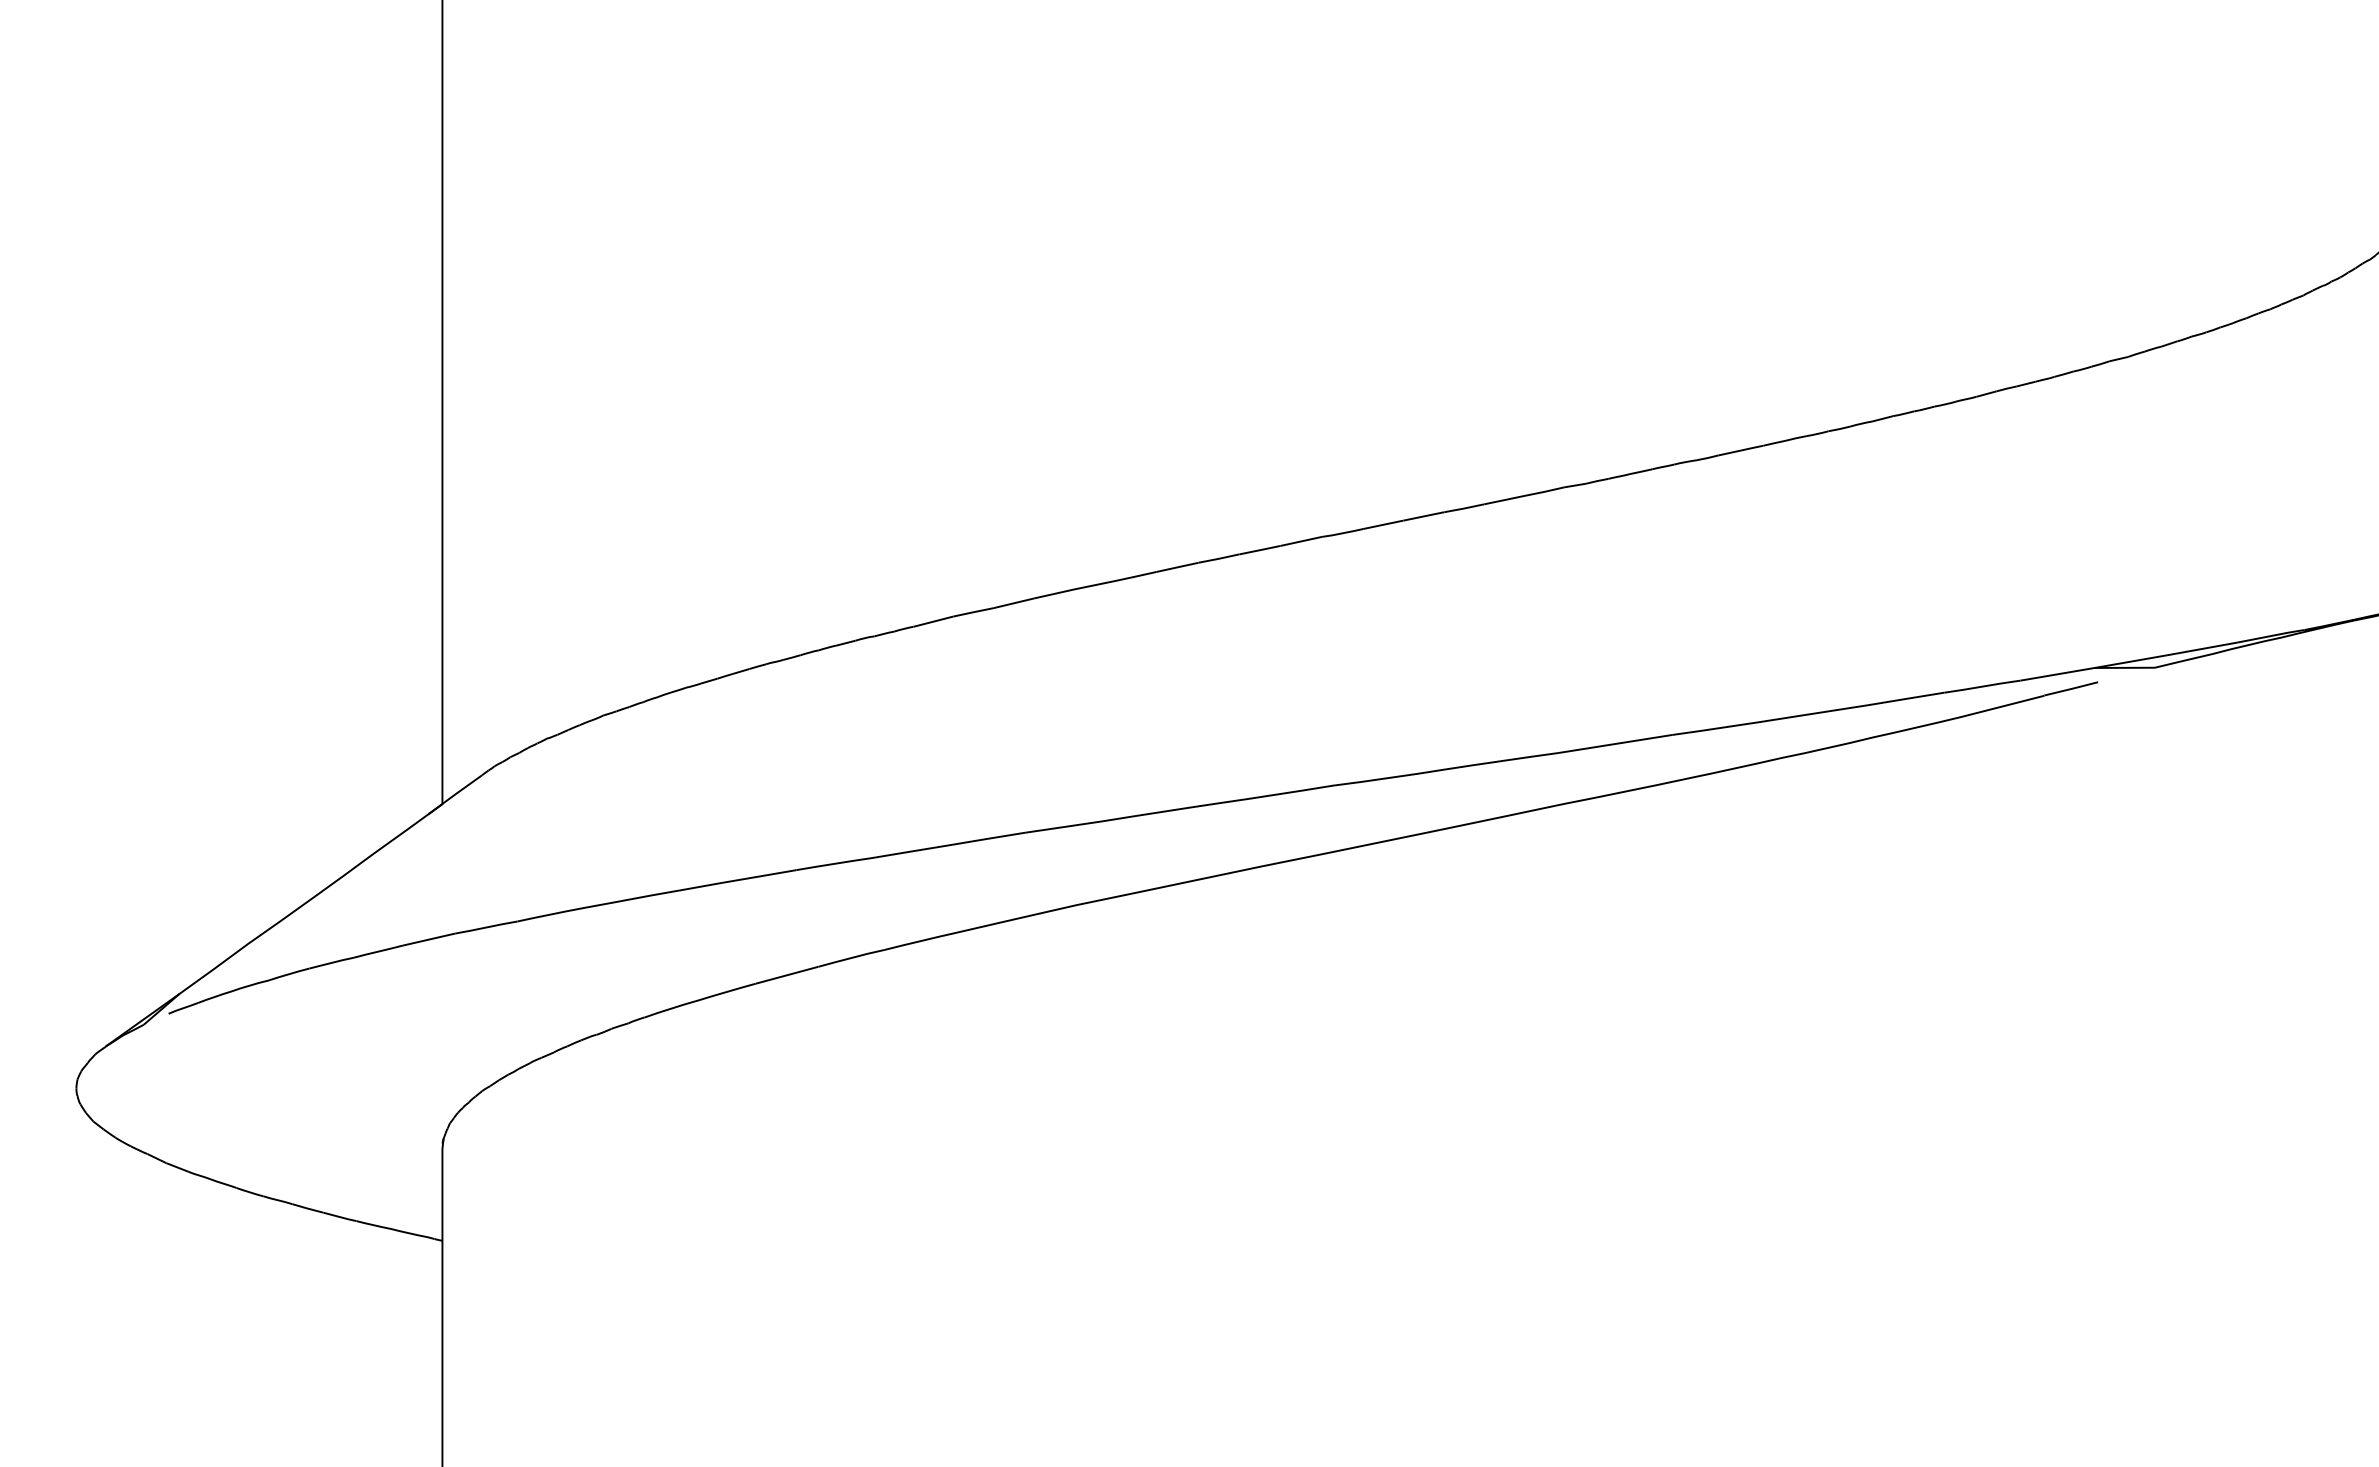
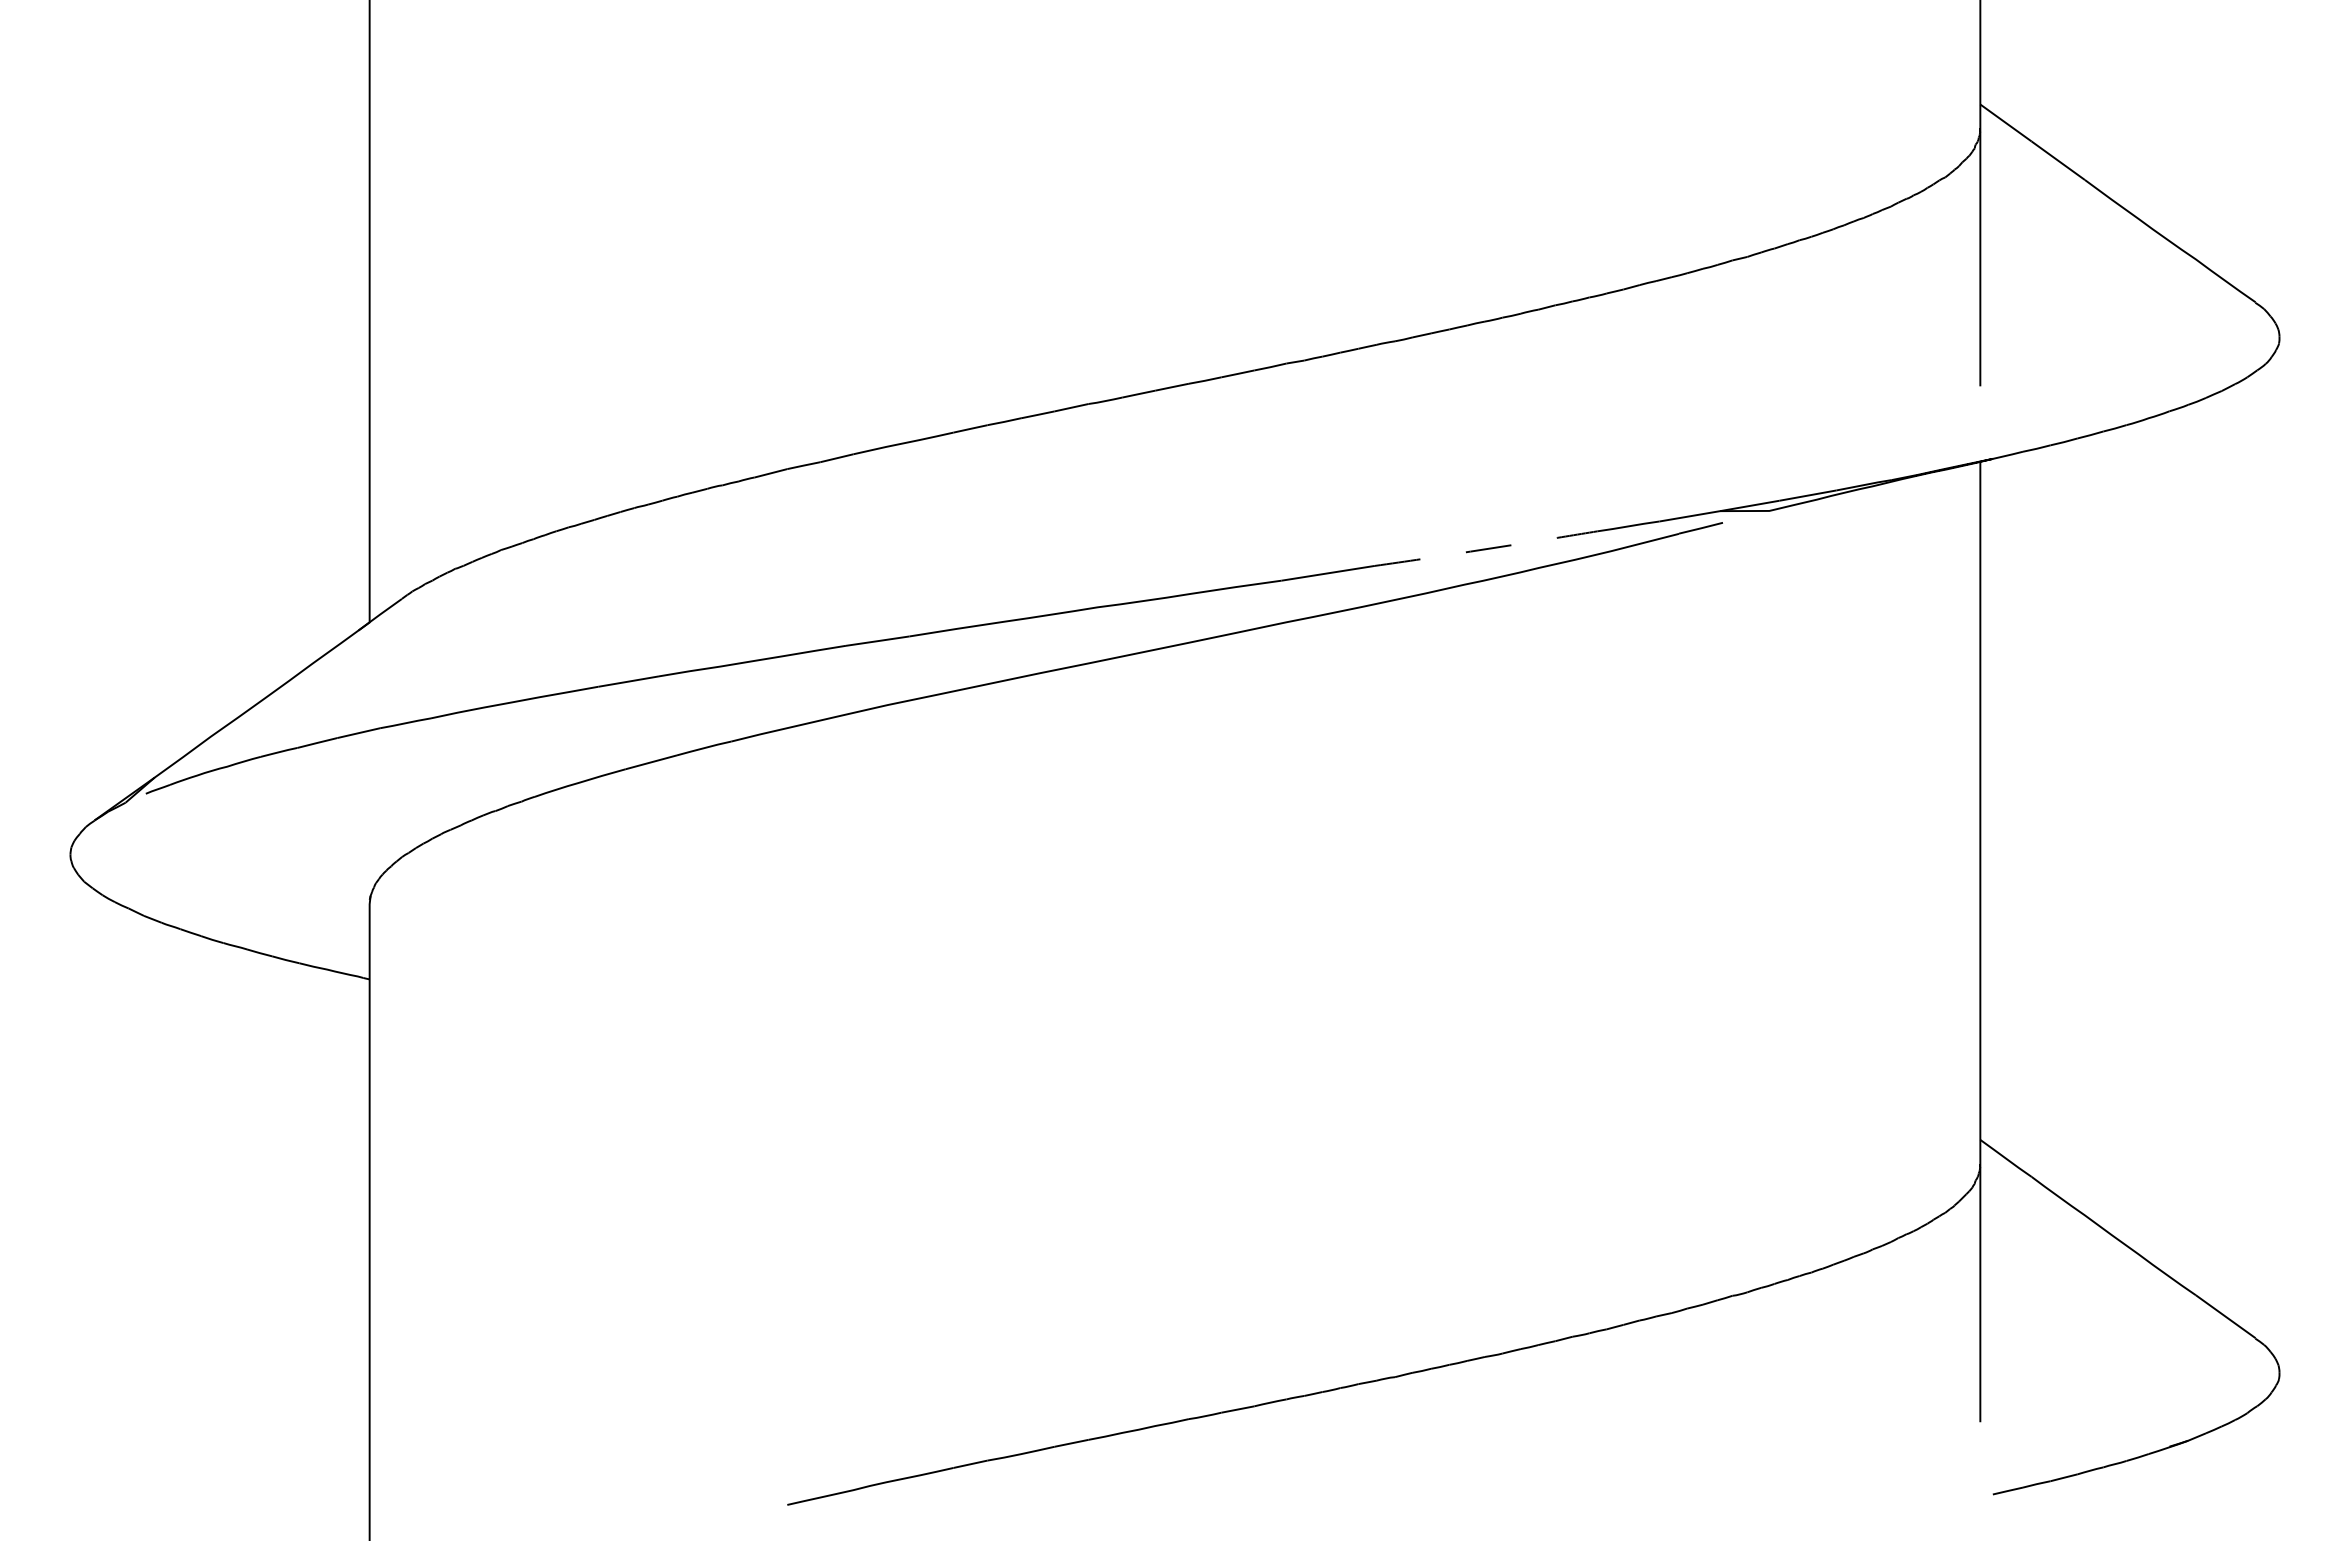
line: (1807, 714) -> (1485, 549), solid -> dashed

